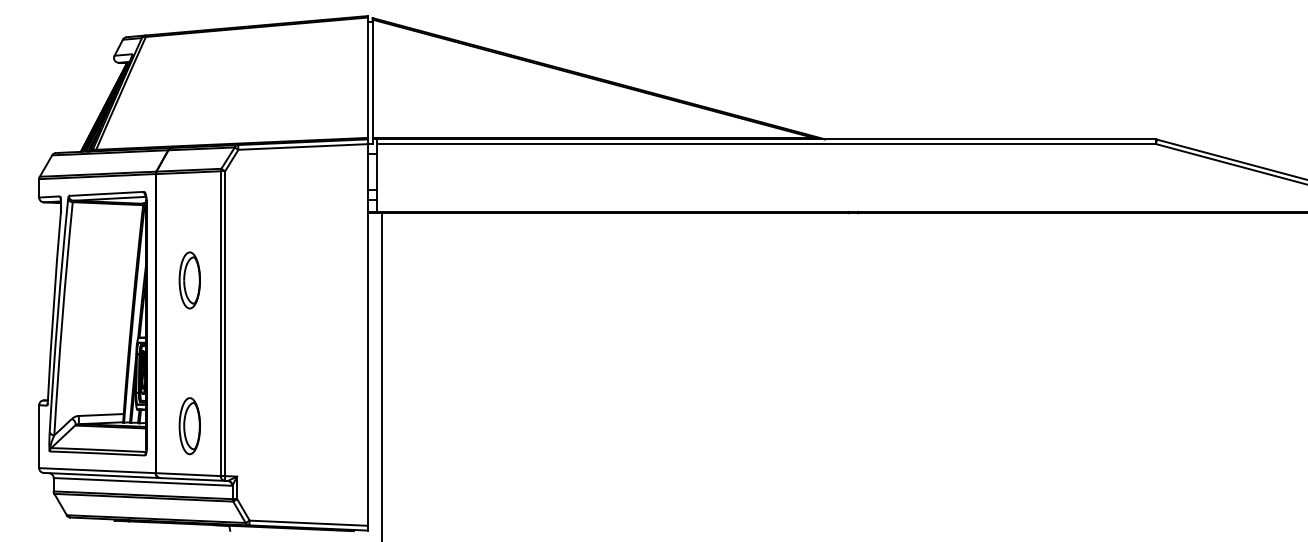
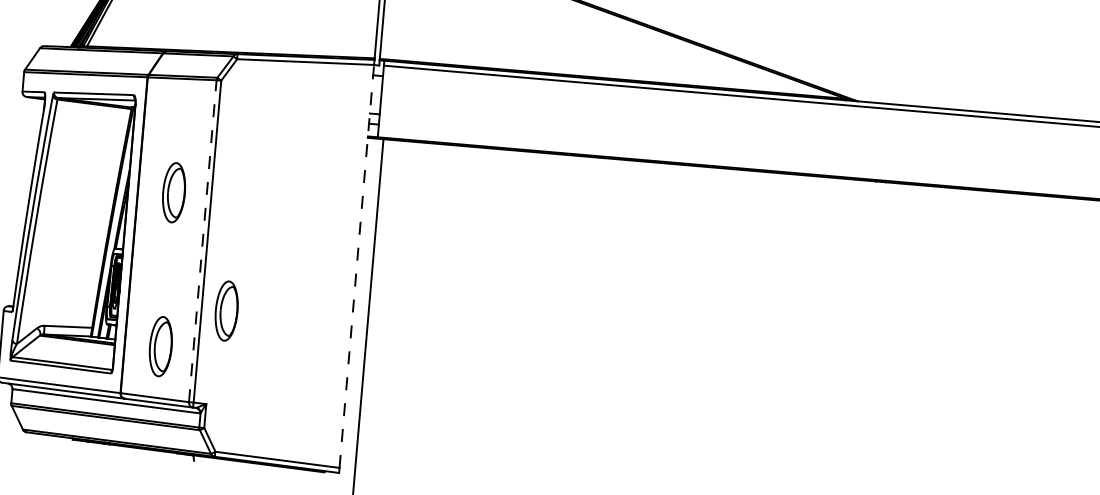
line: (220, 323) -> (202, 240), solid -> dashed
line: (367, 334) -> (356, 265), solid -> dashed
part: (248, 387) -> (226, 311), added

